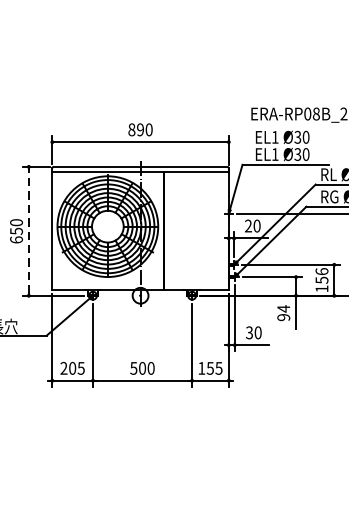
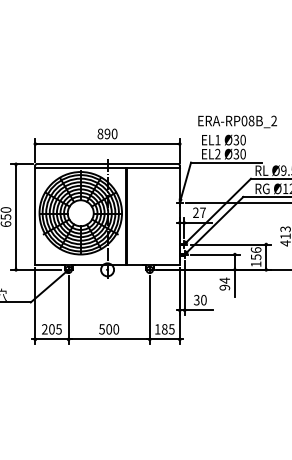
text: (274, 153) -> (217, 153), EL1 -> EL2
text: (256, 225) -> (202, 212), 20 -> 27
line: (29, 230) -> (16, 216), dashed -> solid
text: (210, 368) -> (164, 329), 155 -> 185

